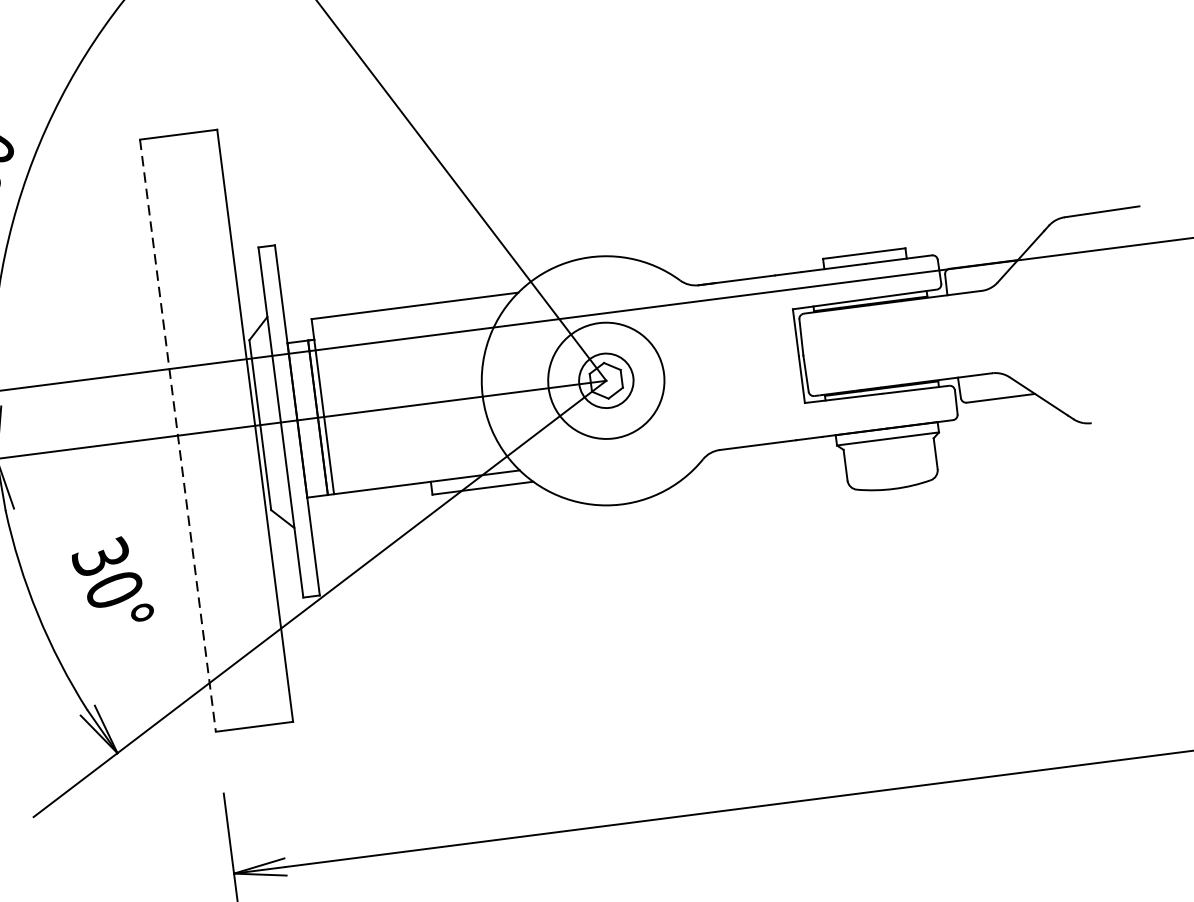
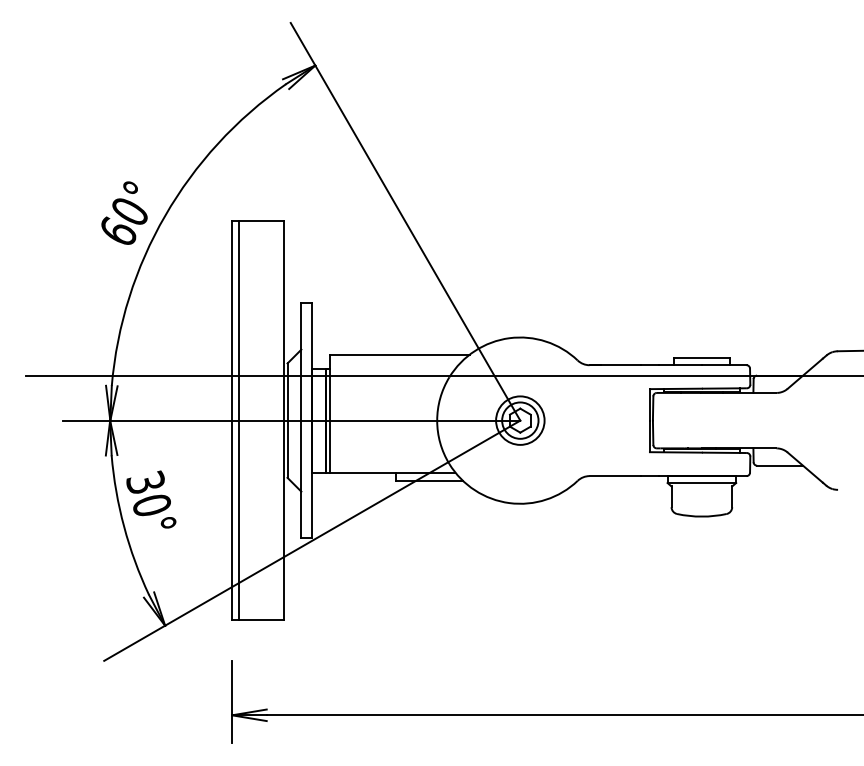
circle: (606, 380) -> (520, 420), size x0.62
line: (188, 434) -> (239, 420), added
line: (178, 436) -> (232, 421), dashed -> solid
text: (112, 581) -> (151, 499), moved

